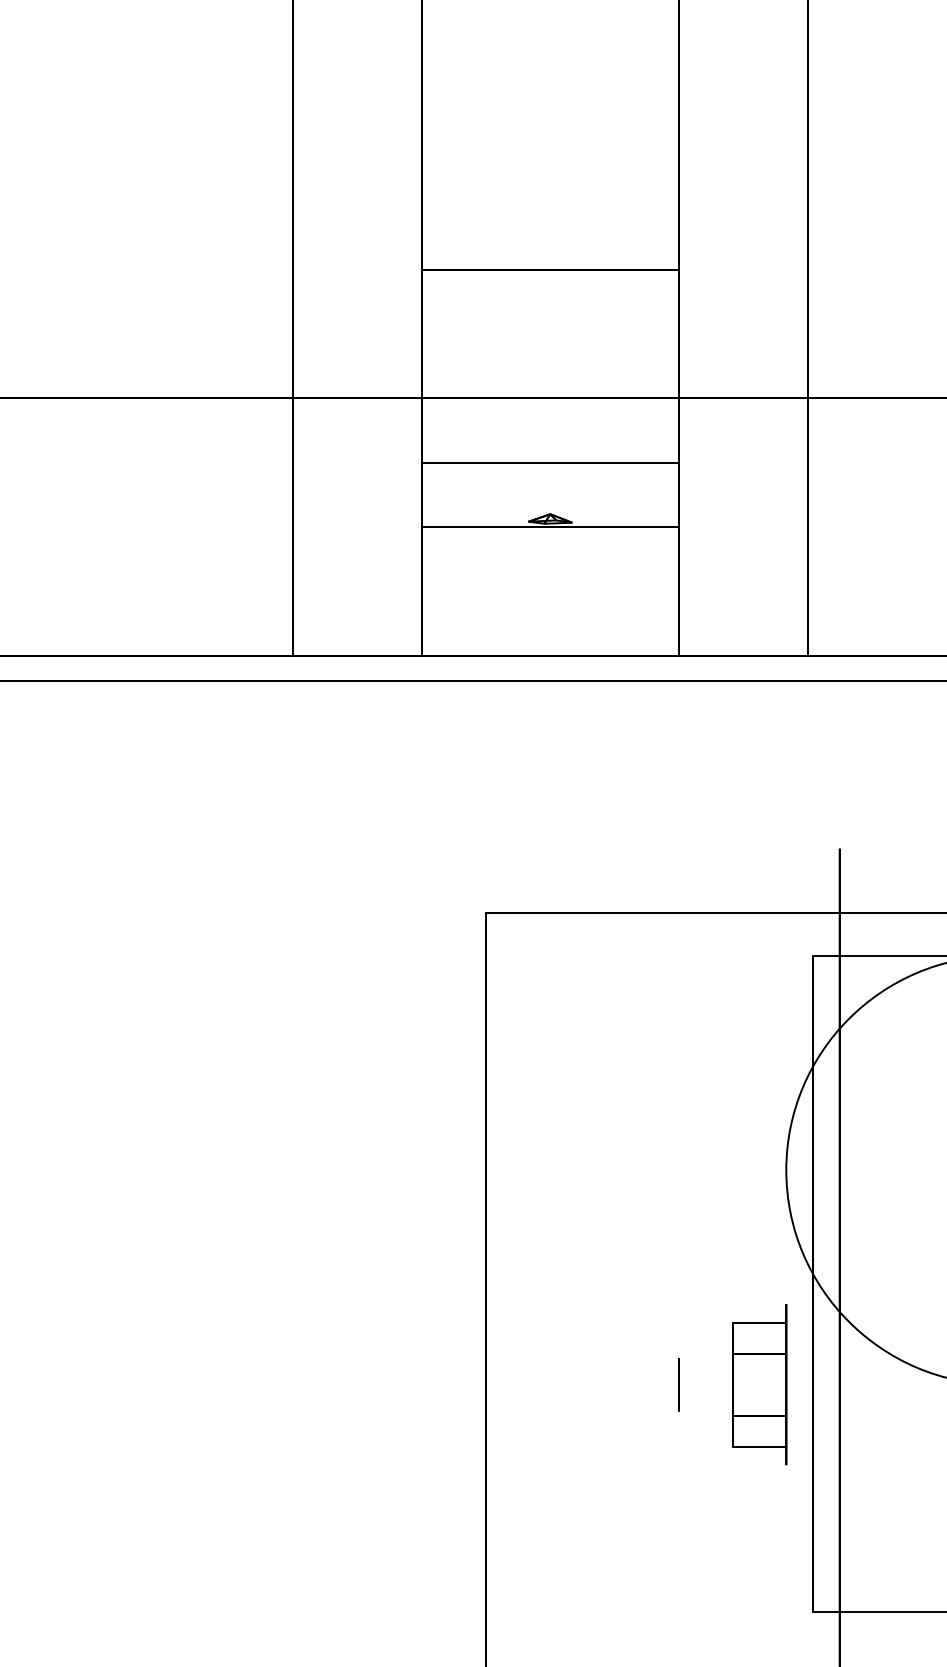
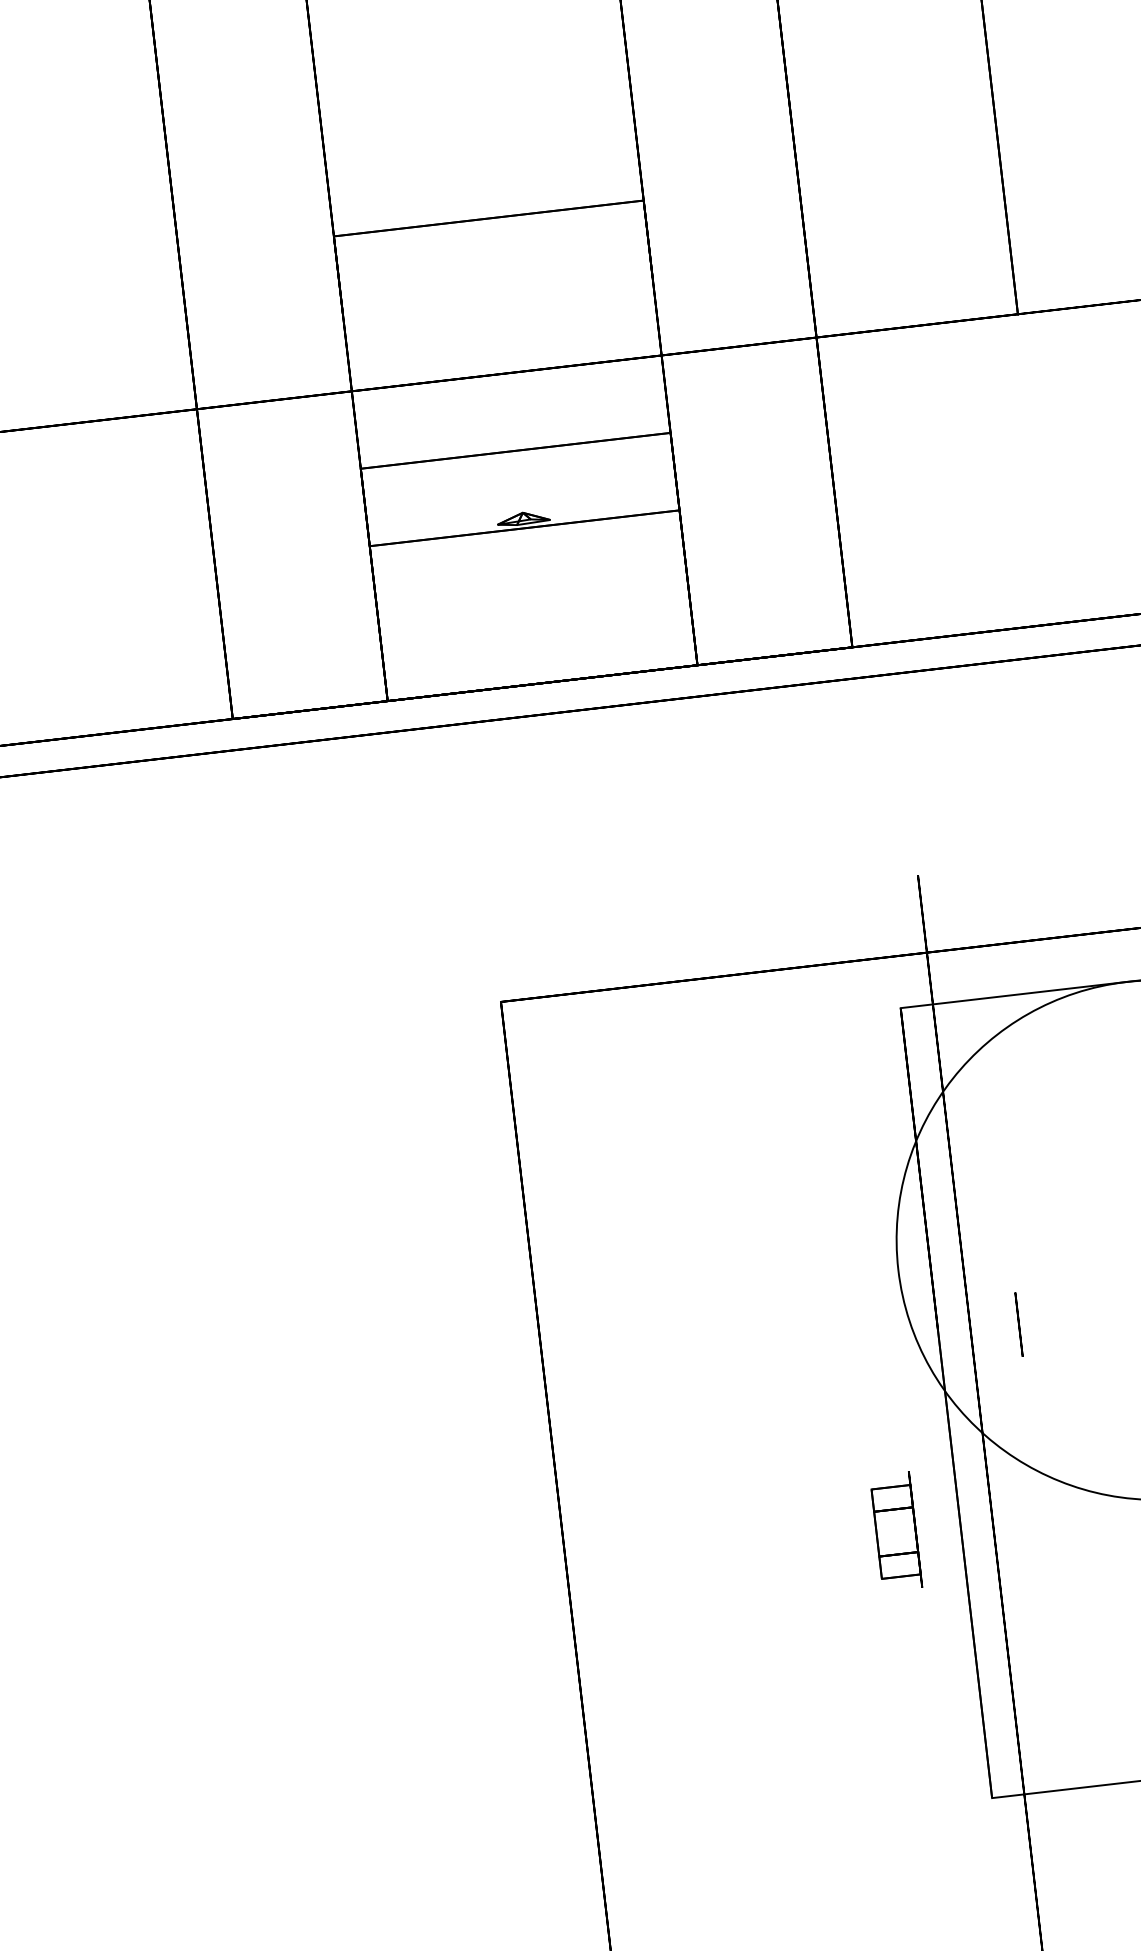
circle: (678, 1384) -> (1018, 1324), moved
part: (759, 1384) -> (895, 1531), size x0.6

